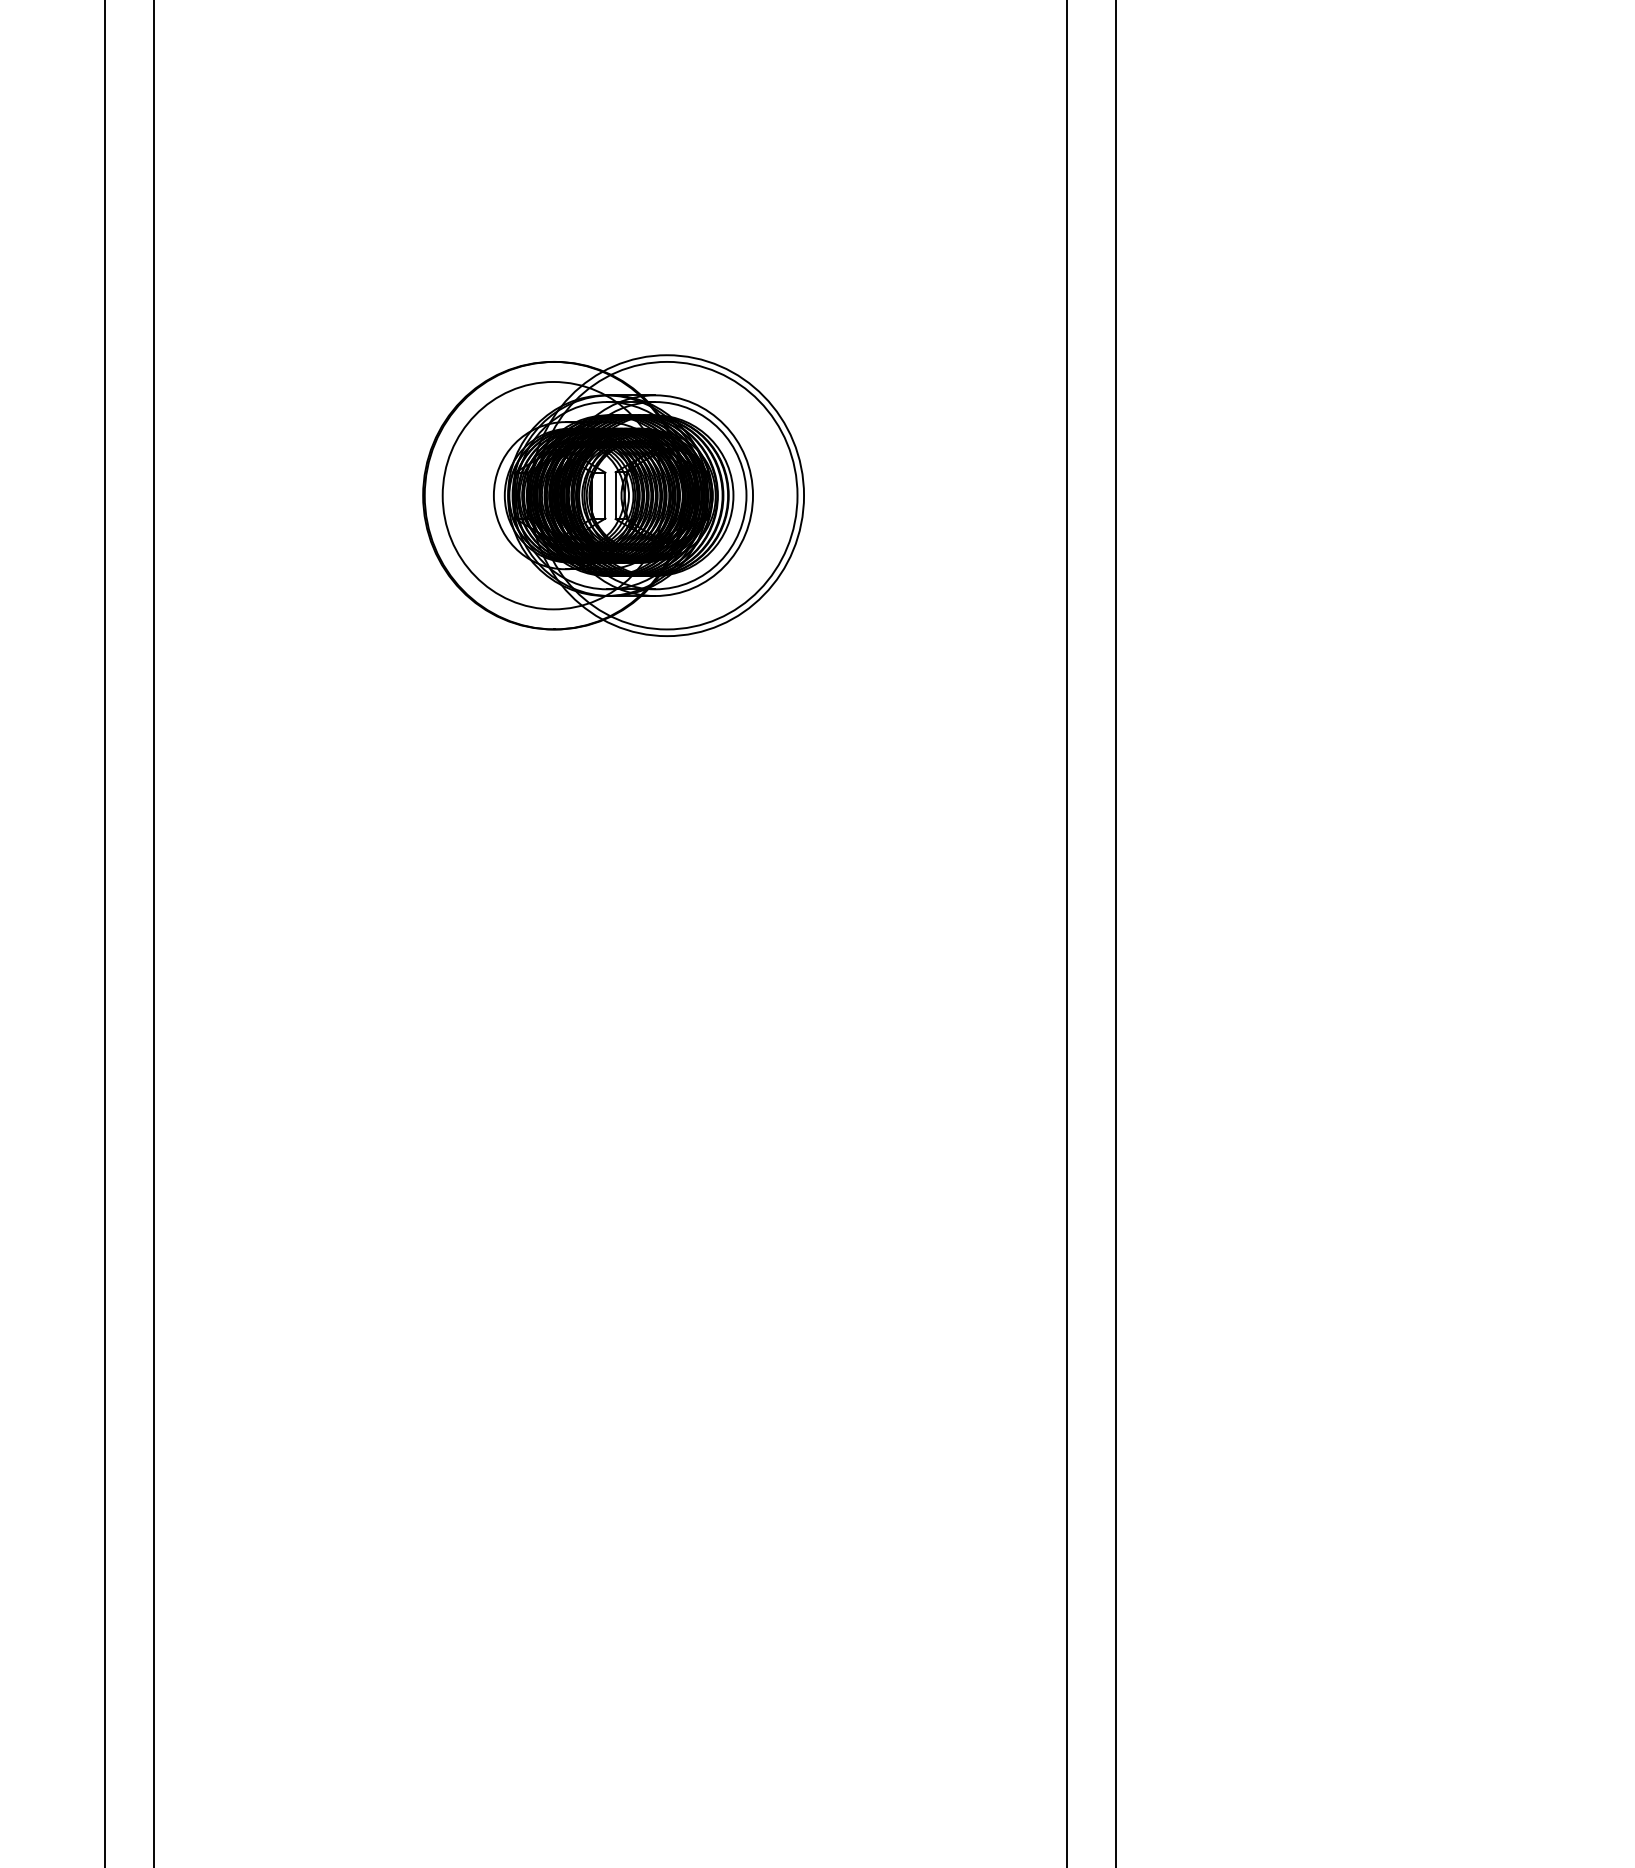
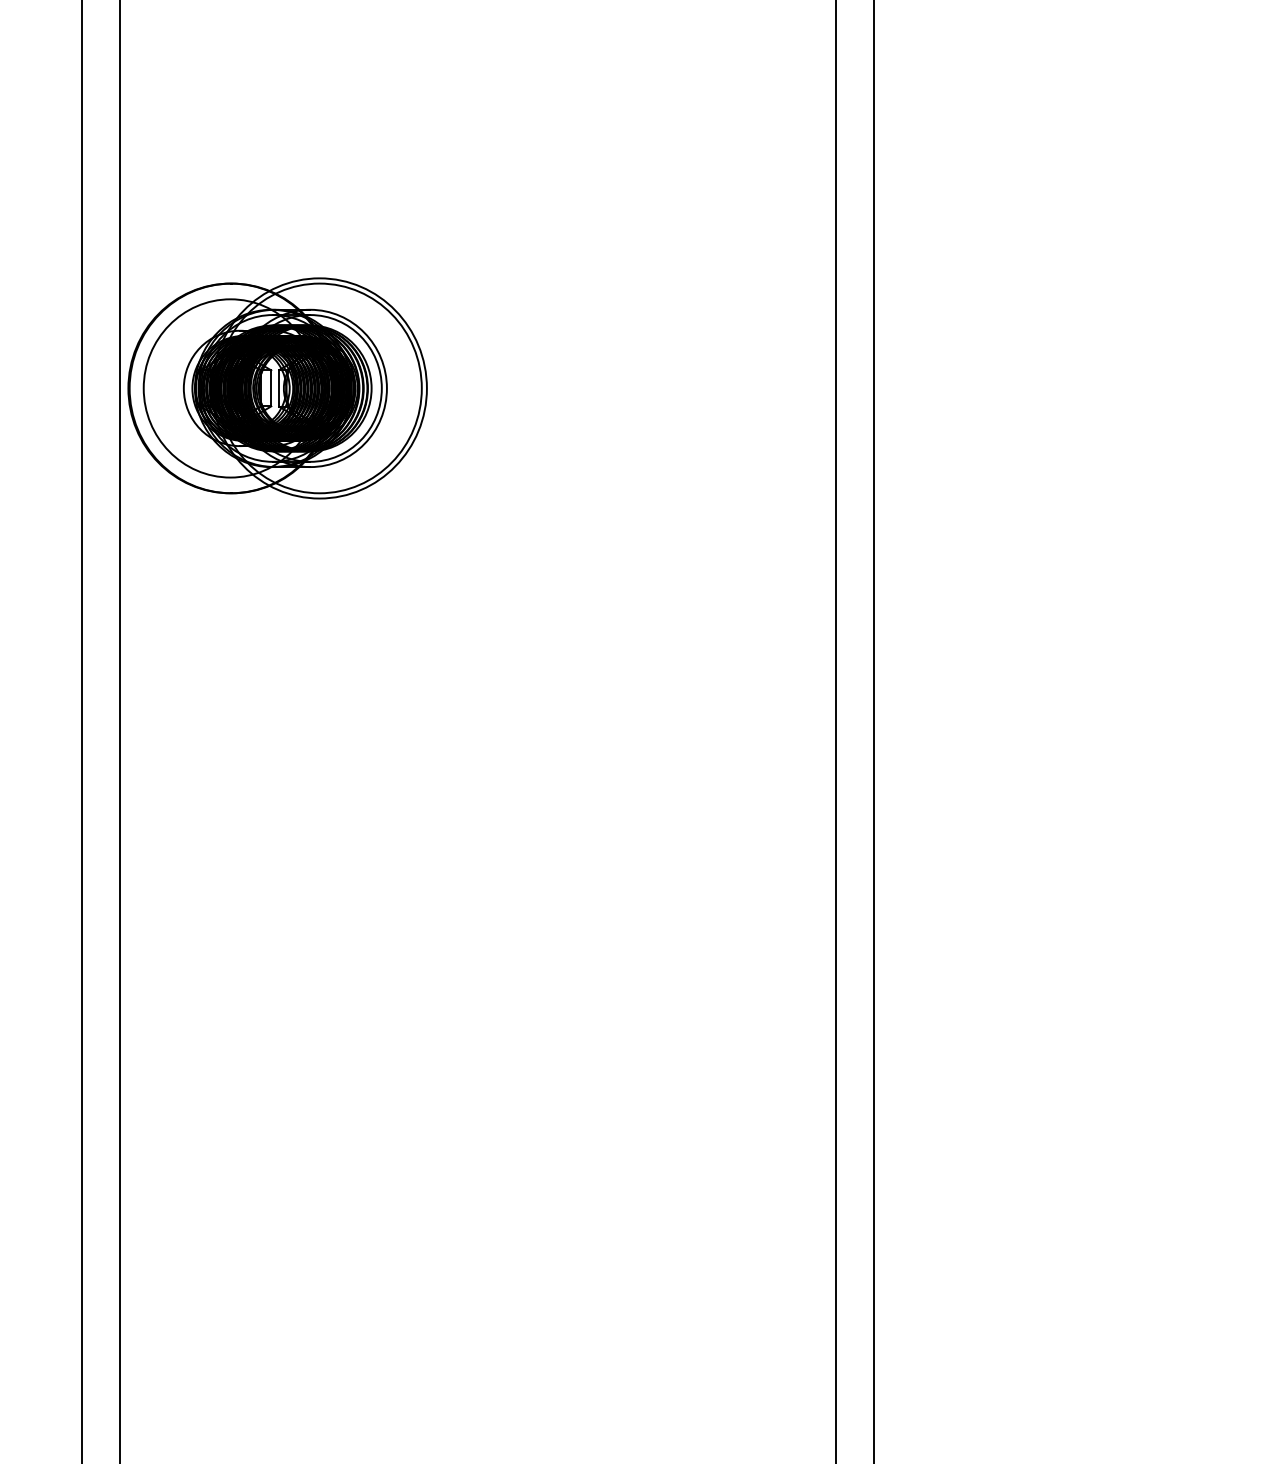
part: (613, 495) -> (277, 388), moved

